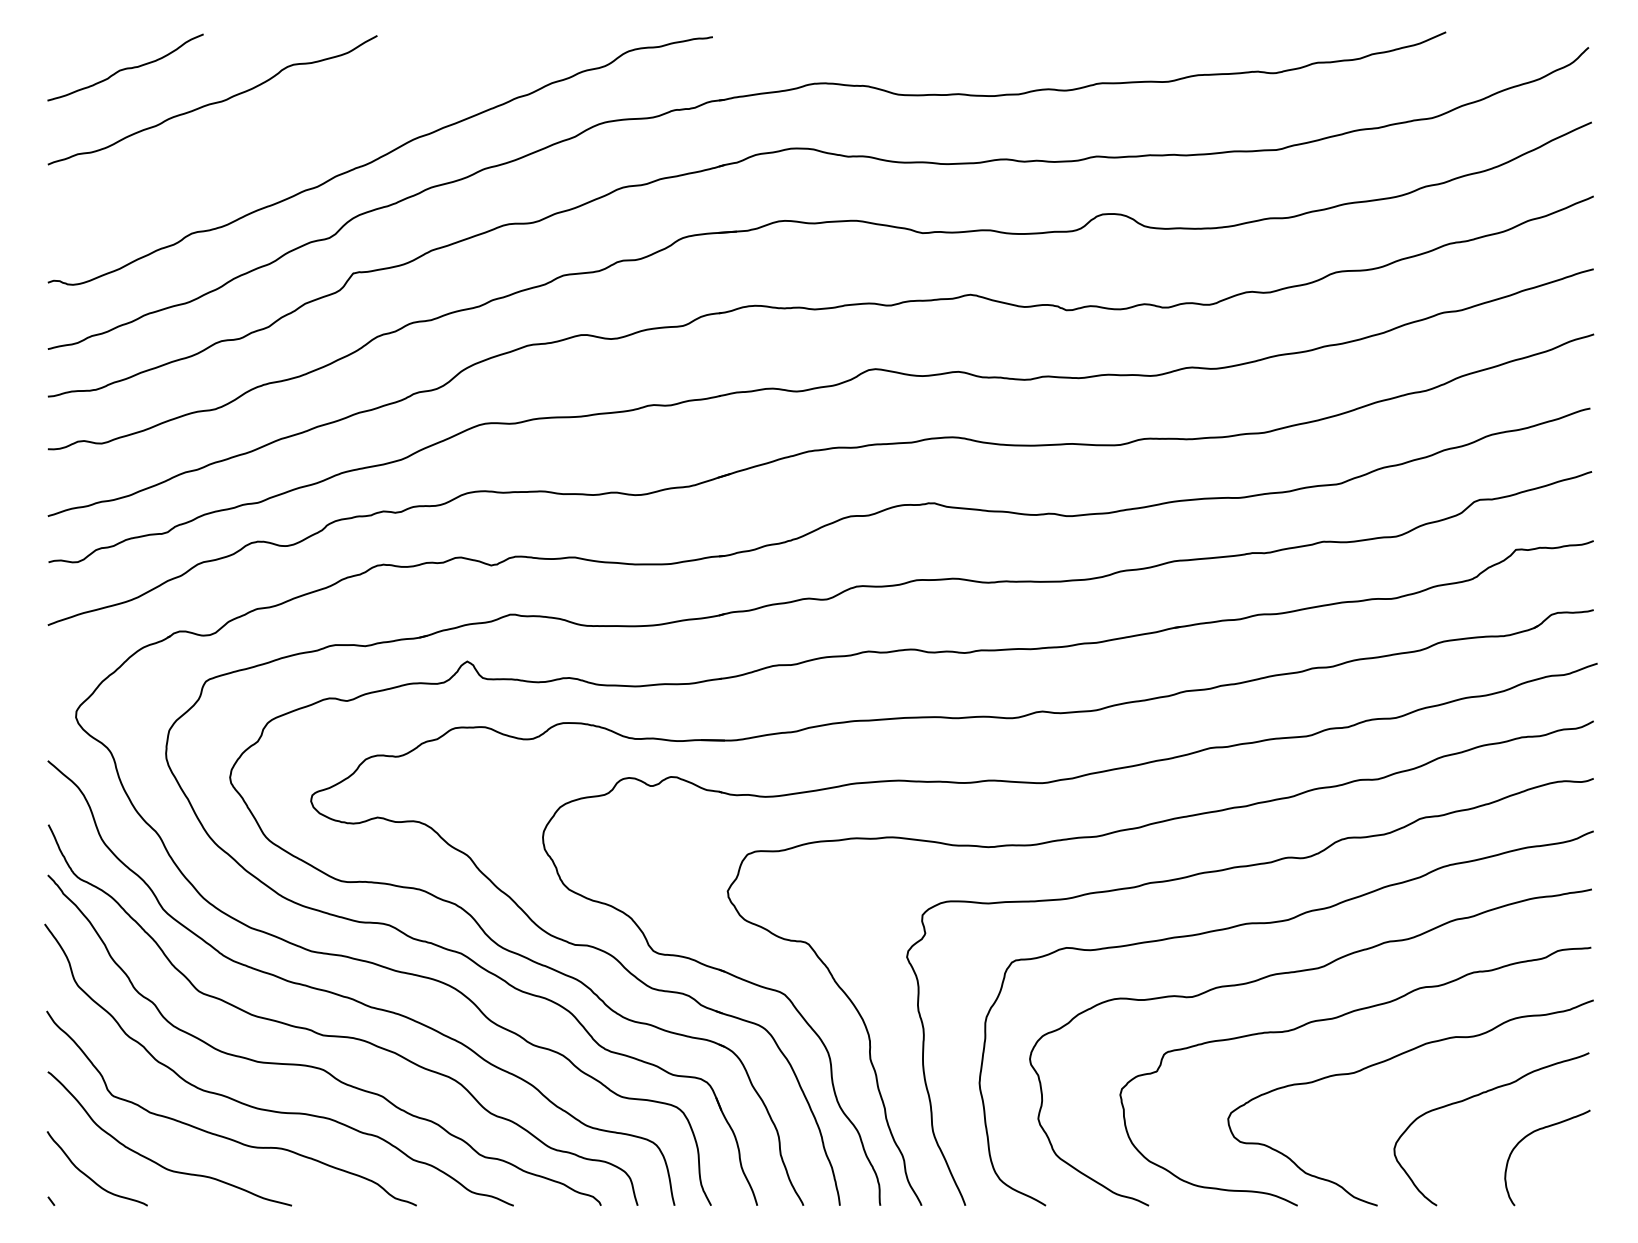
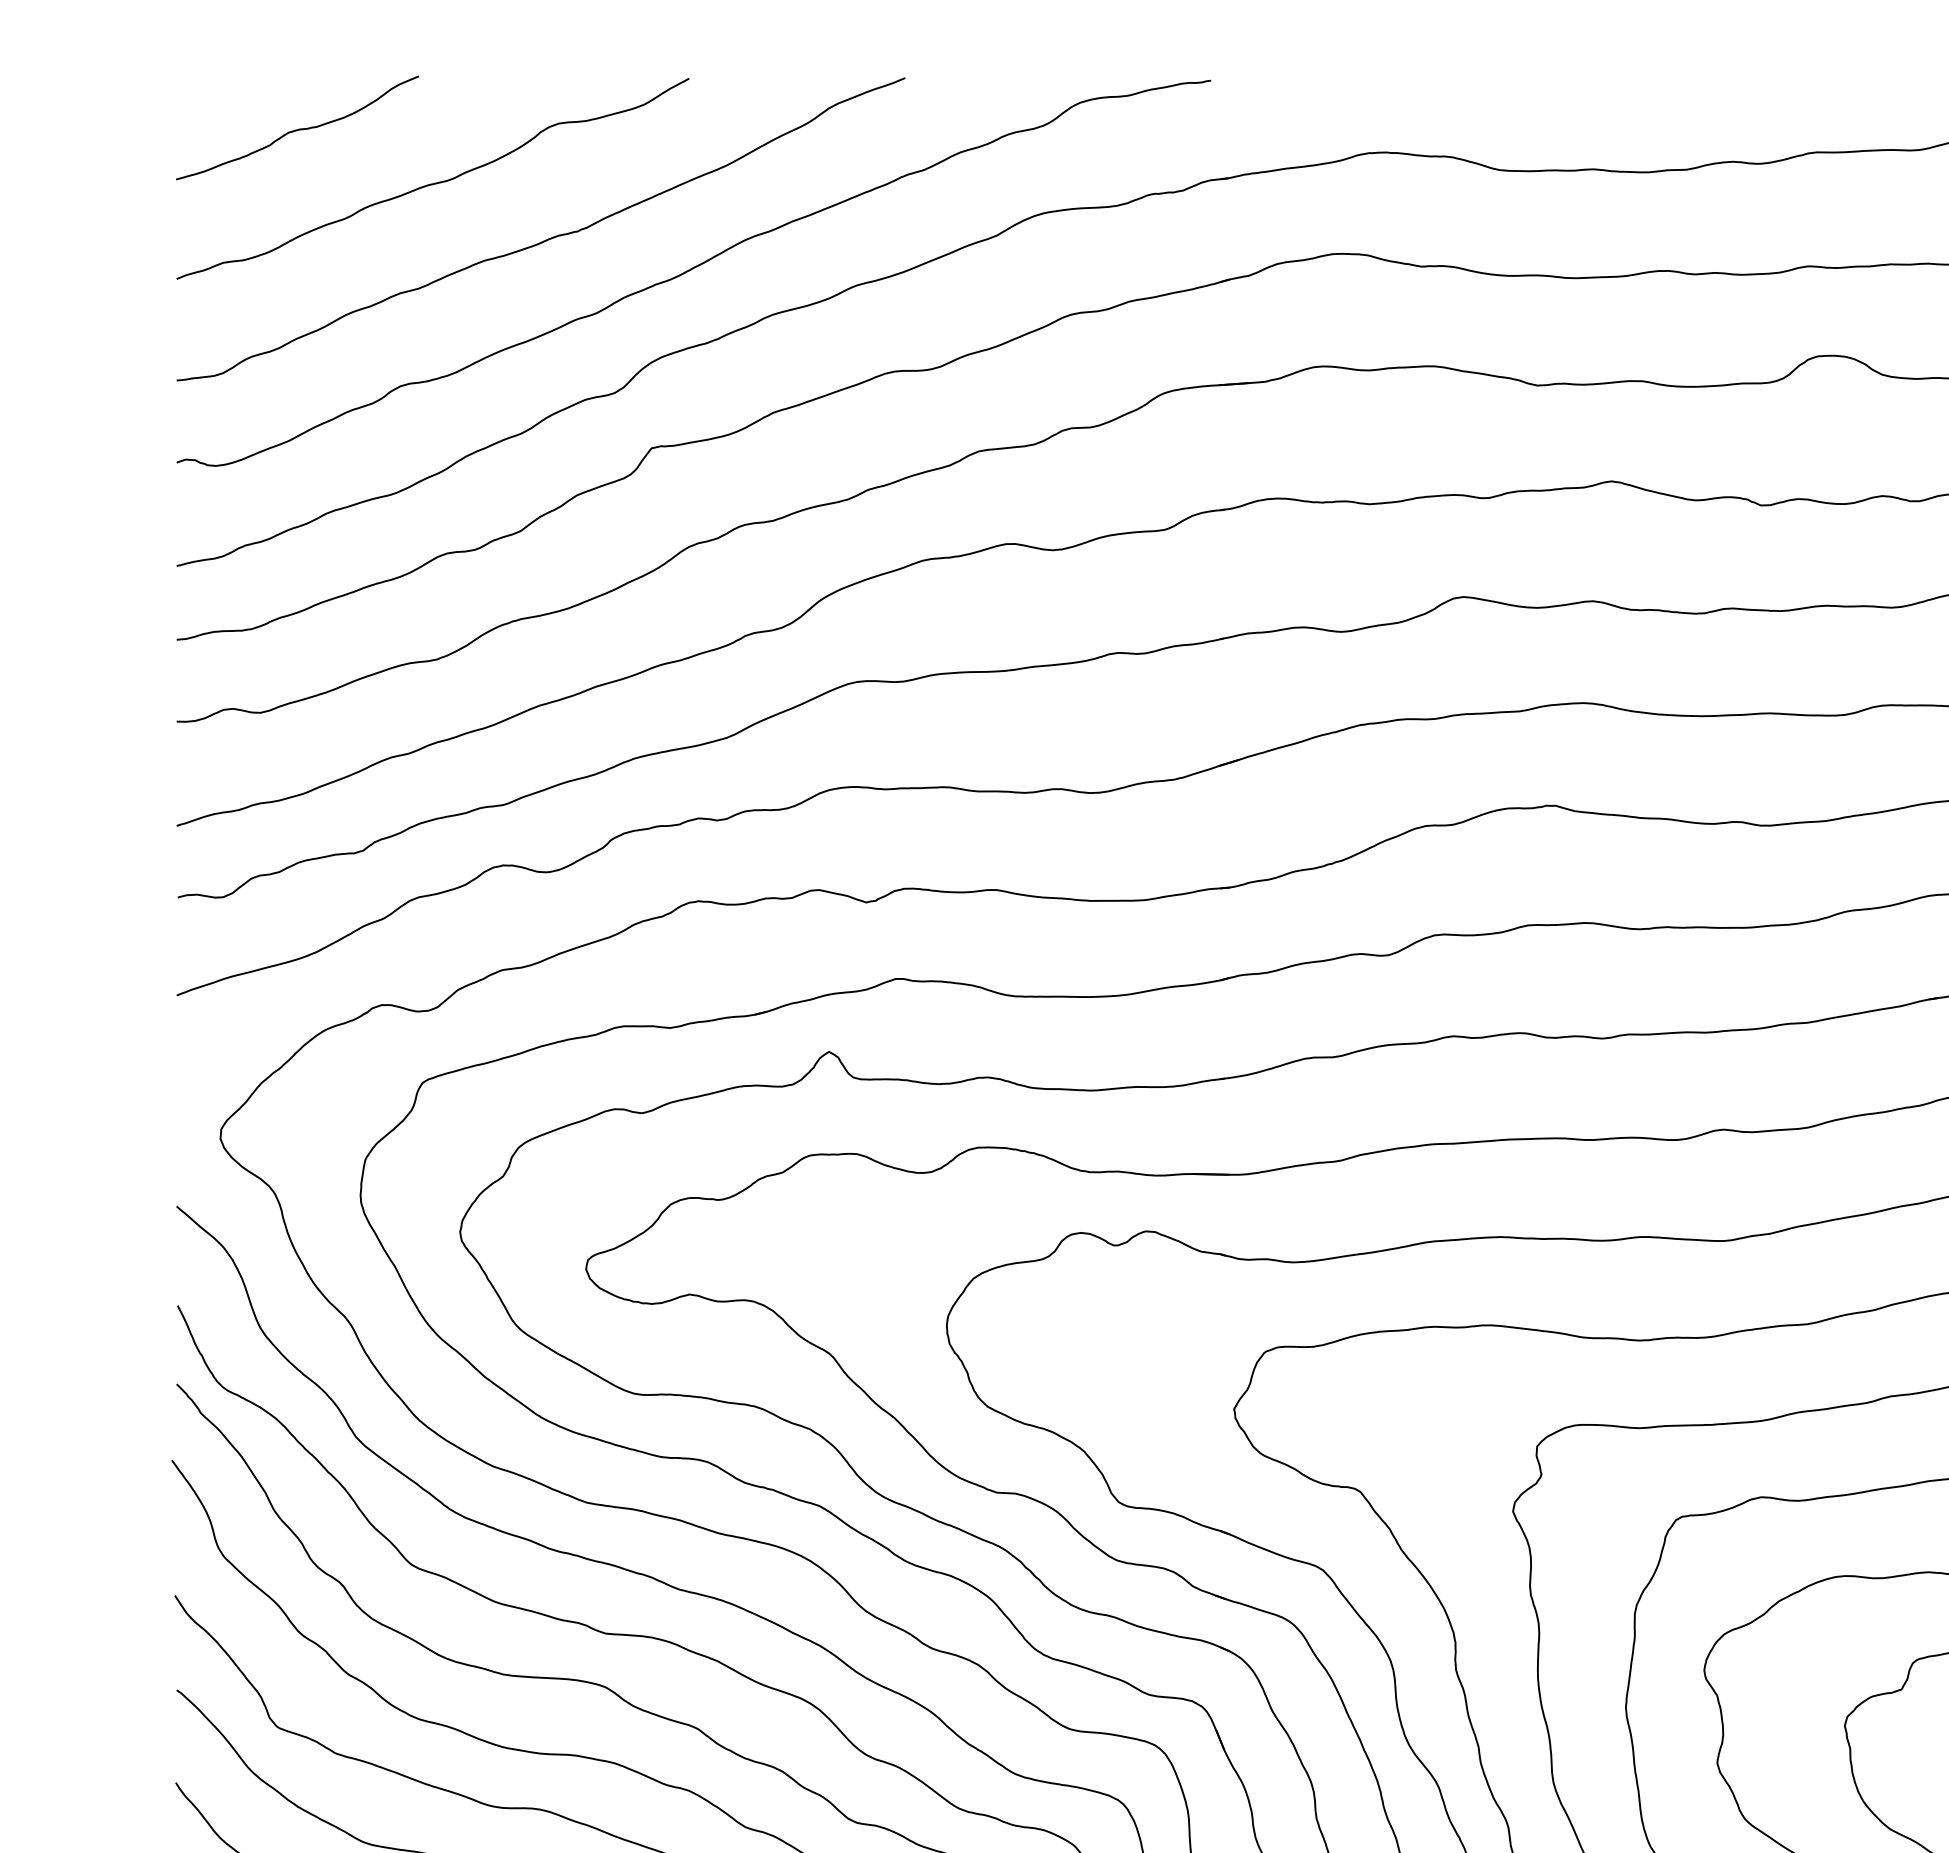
curve: (285, 138) -> (546, 238), added

